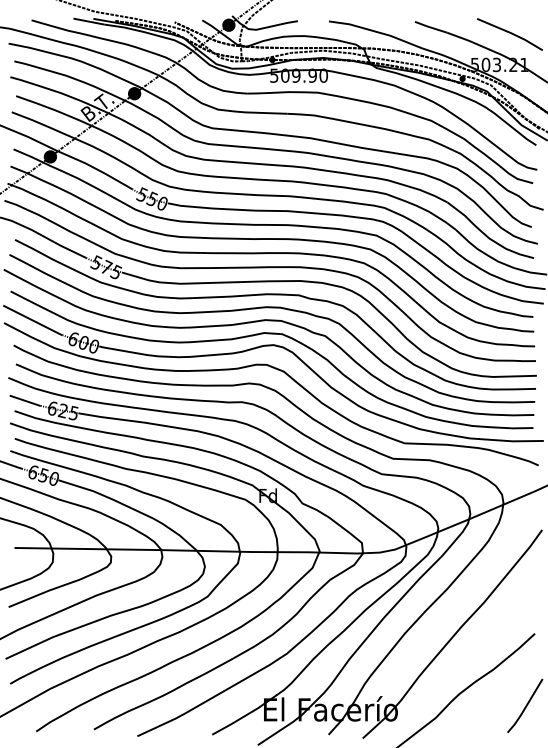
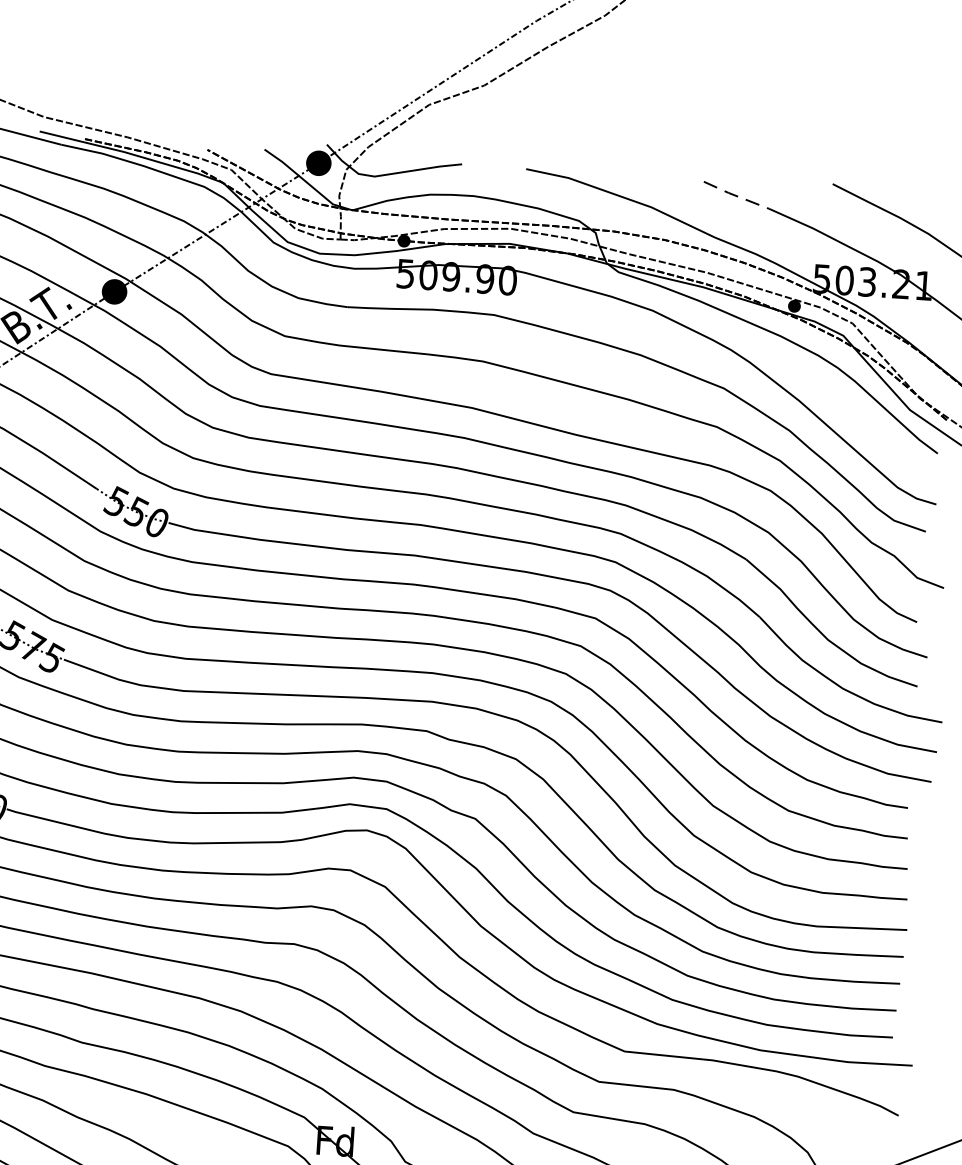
line: (430, 27) -> (735, 195), solid -> dashed

